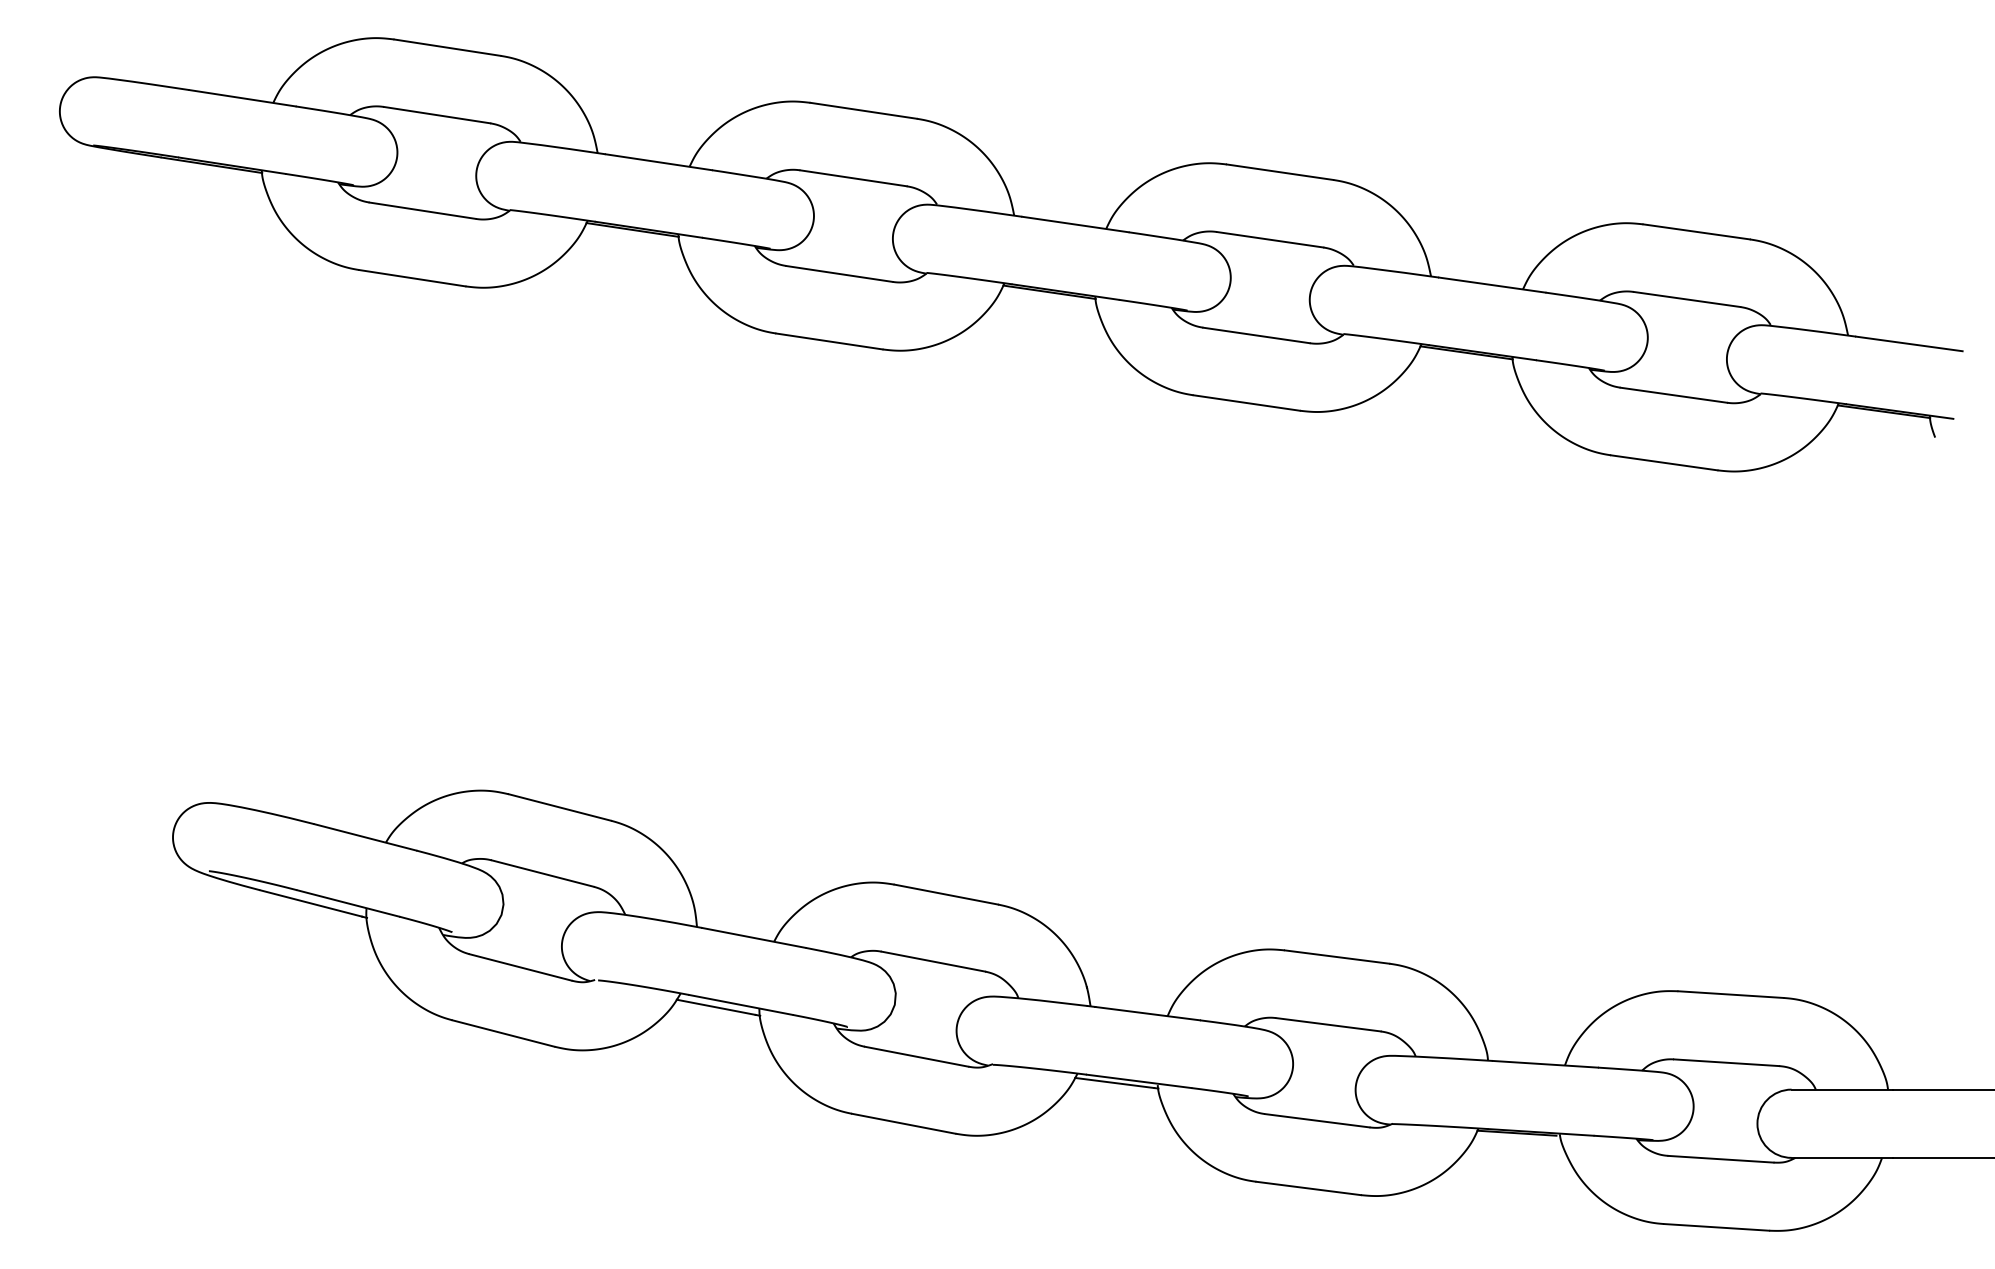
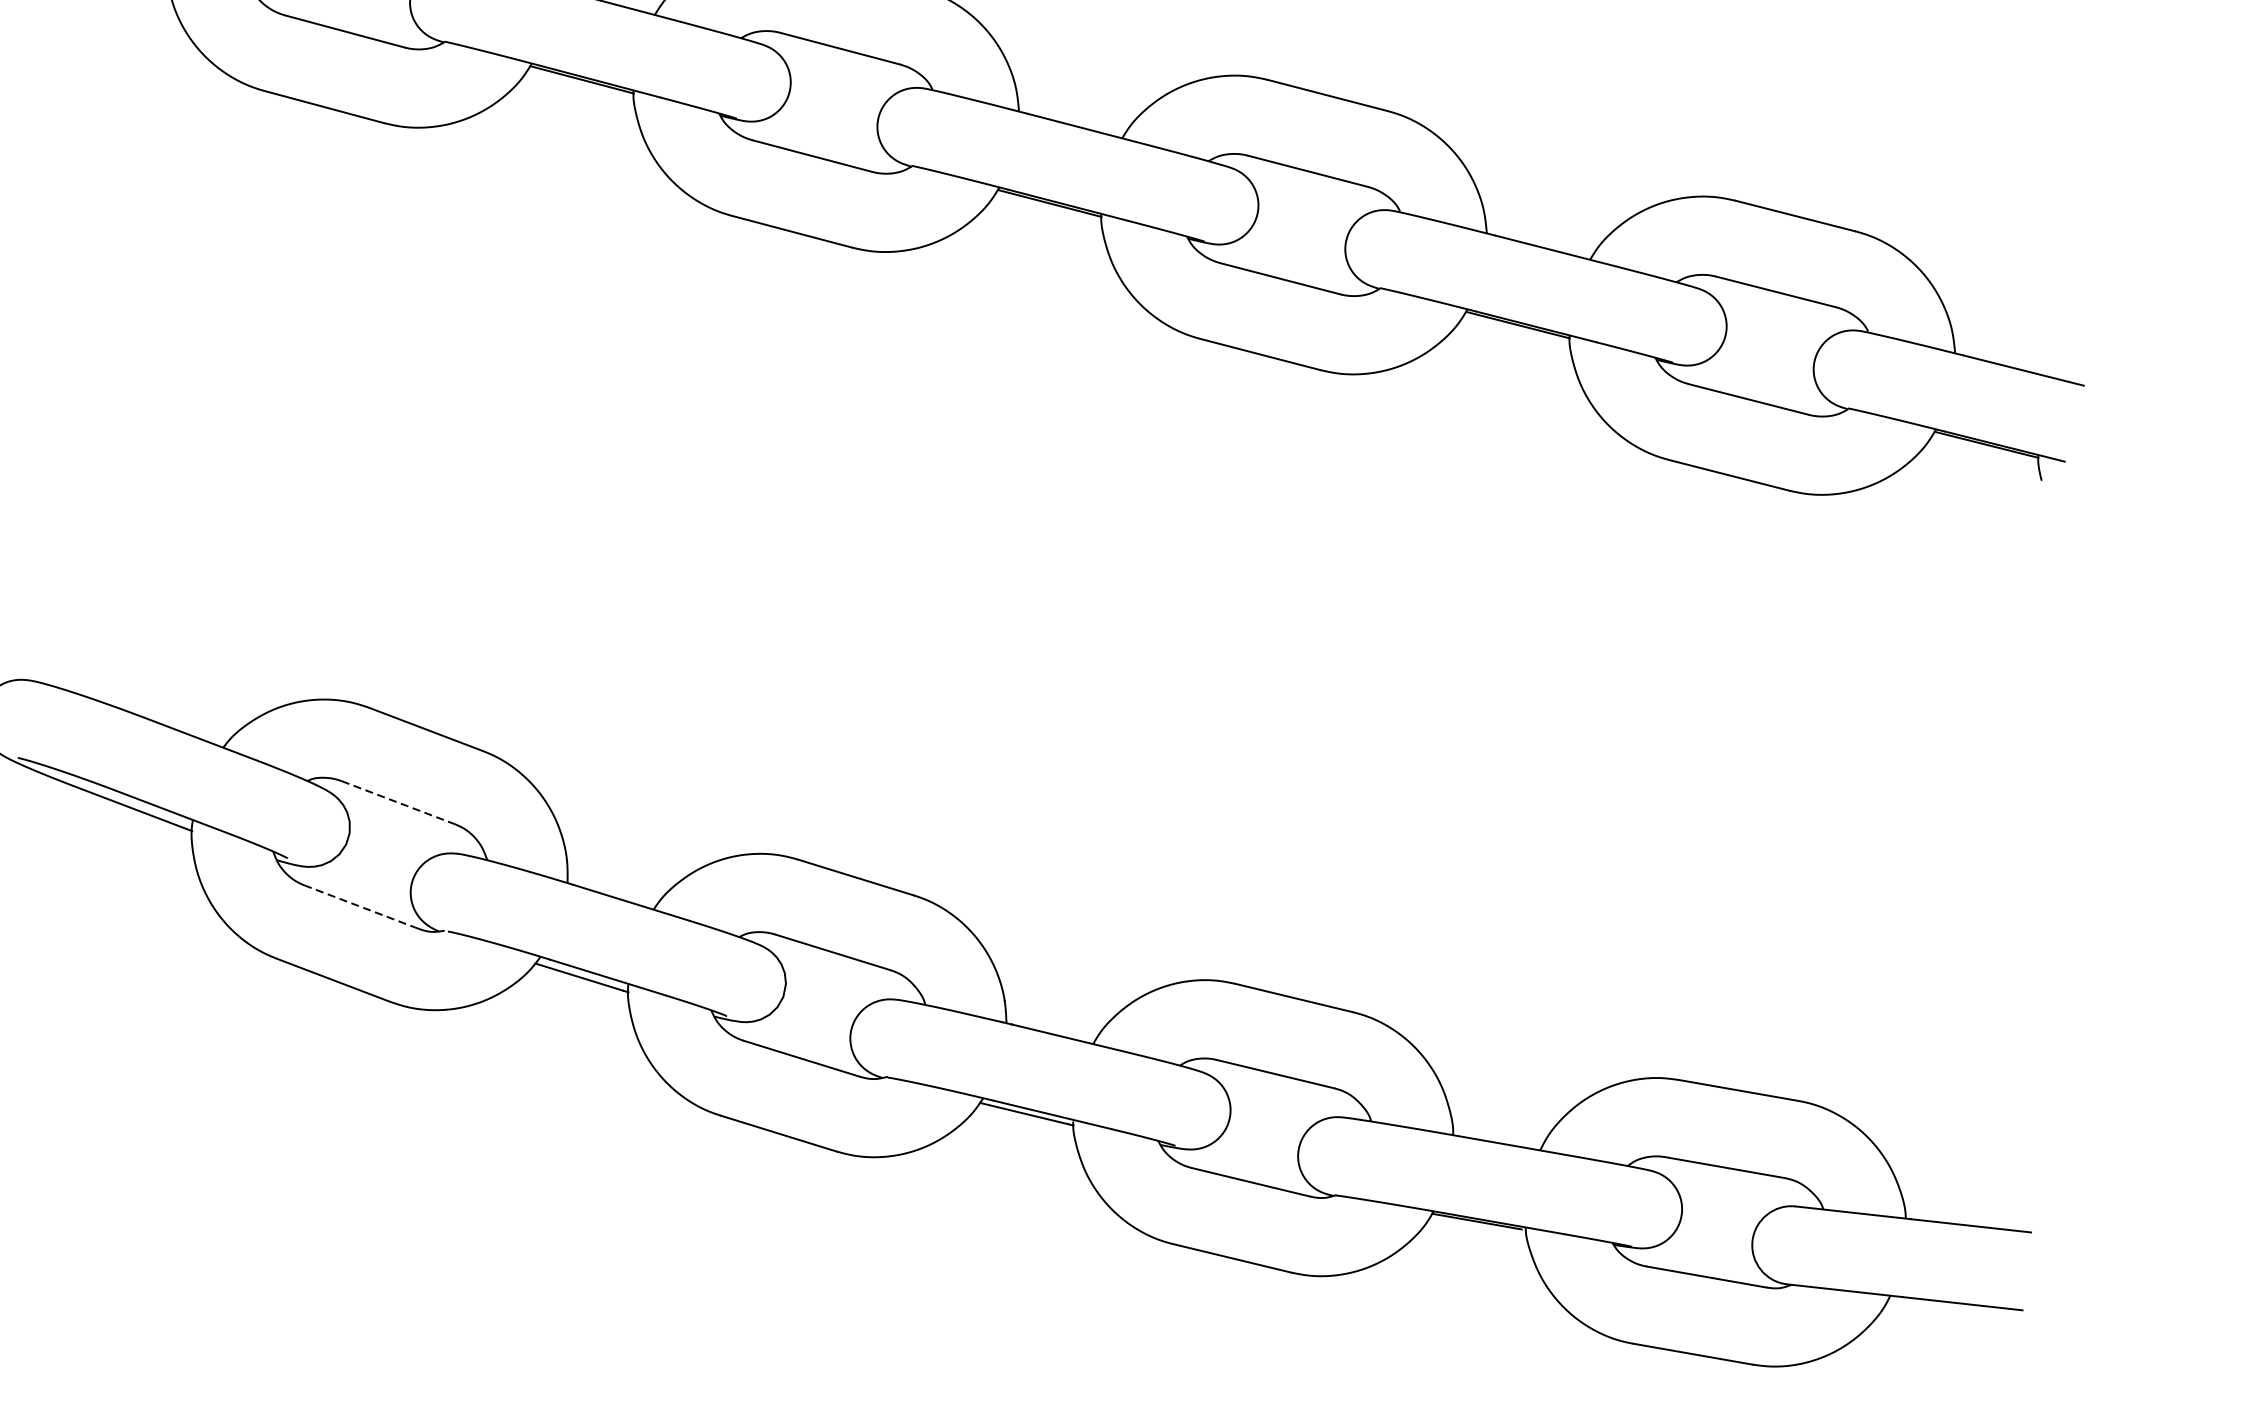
line: (542, 873) -> (398, 802), solid -> dashed
line: (520, 967) -> (361, 907), solid -> dashed

